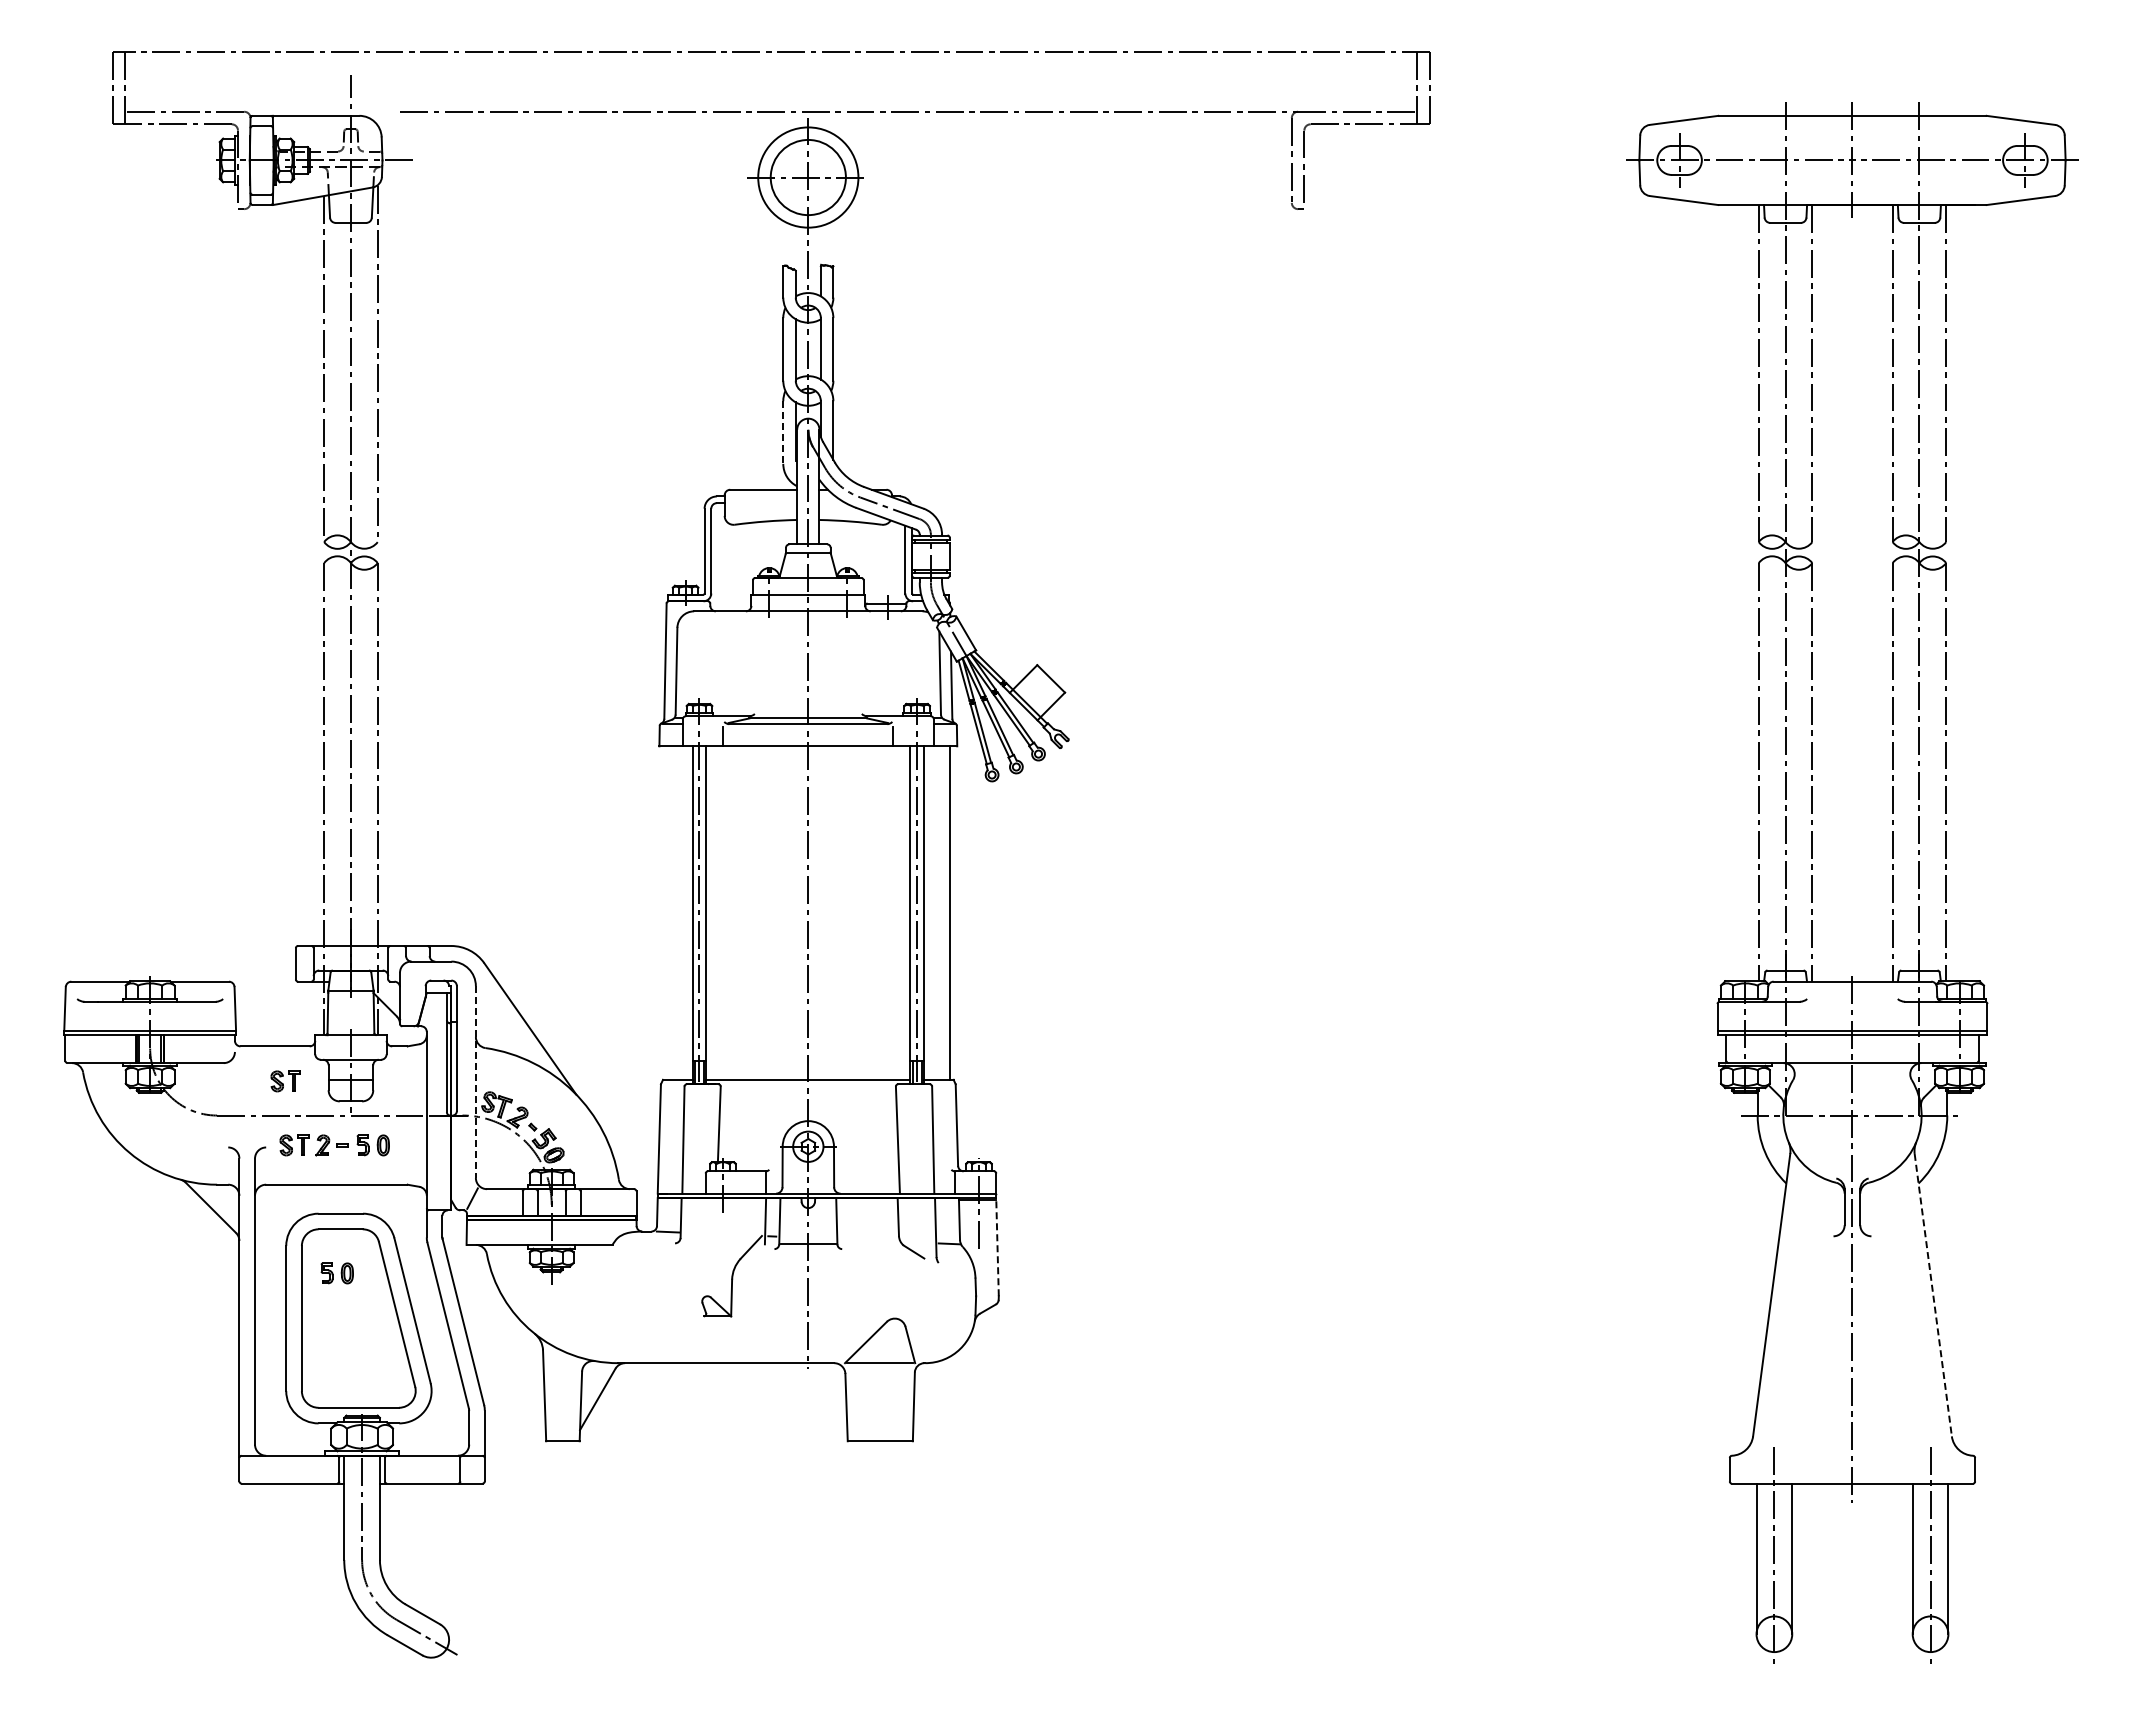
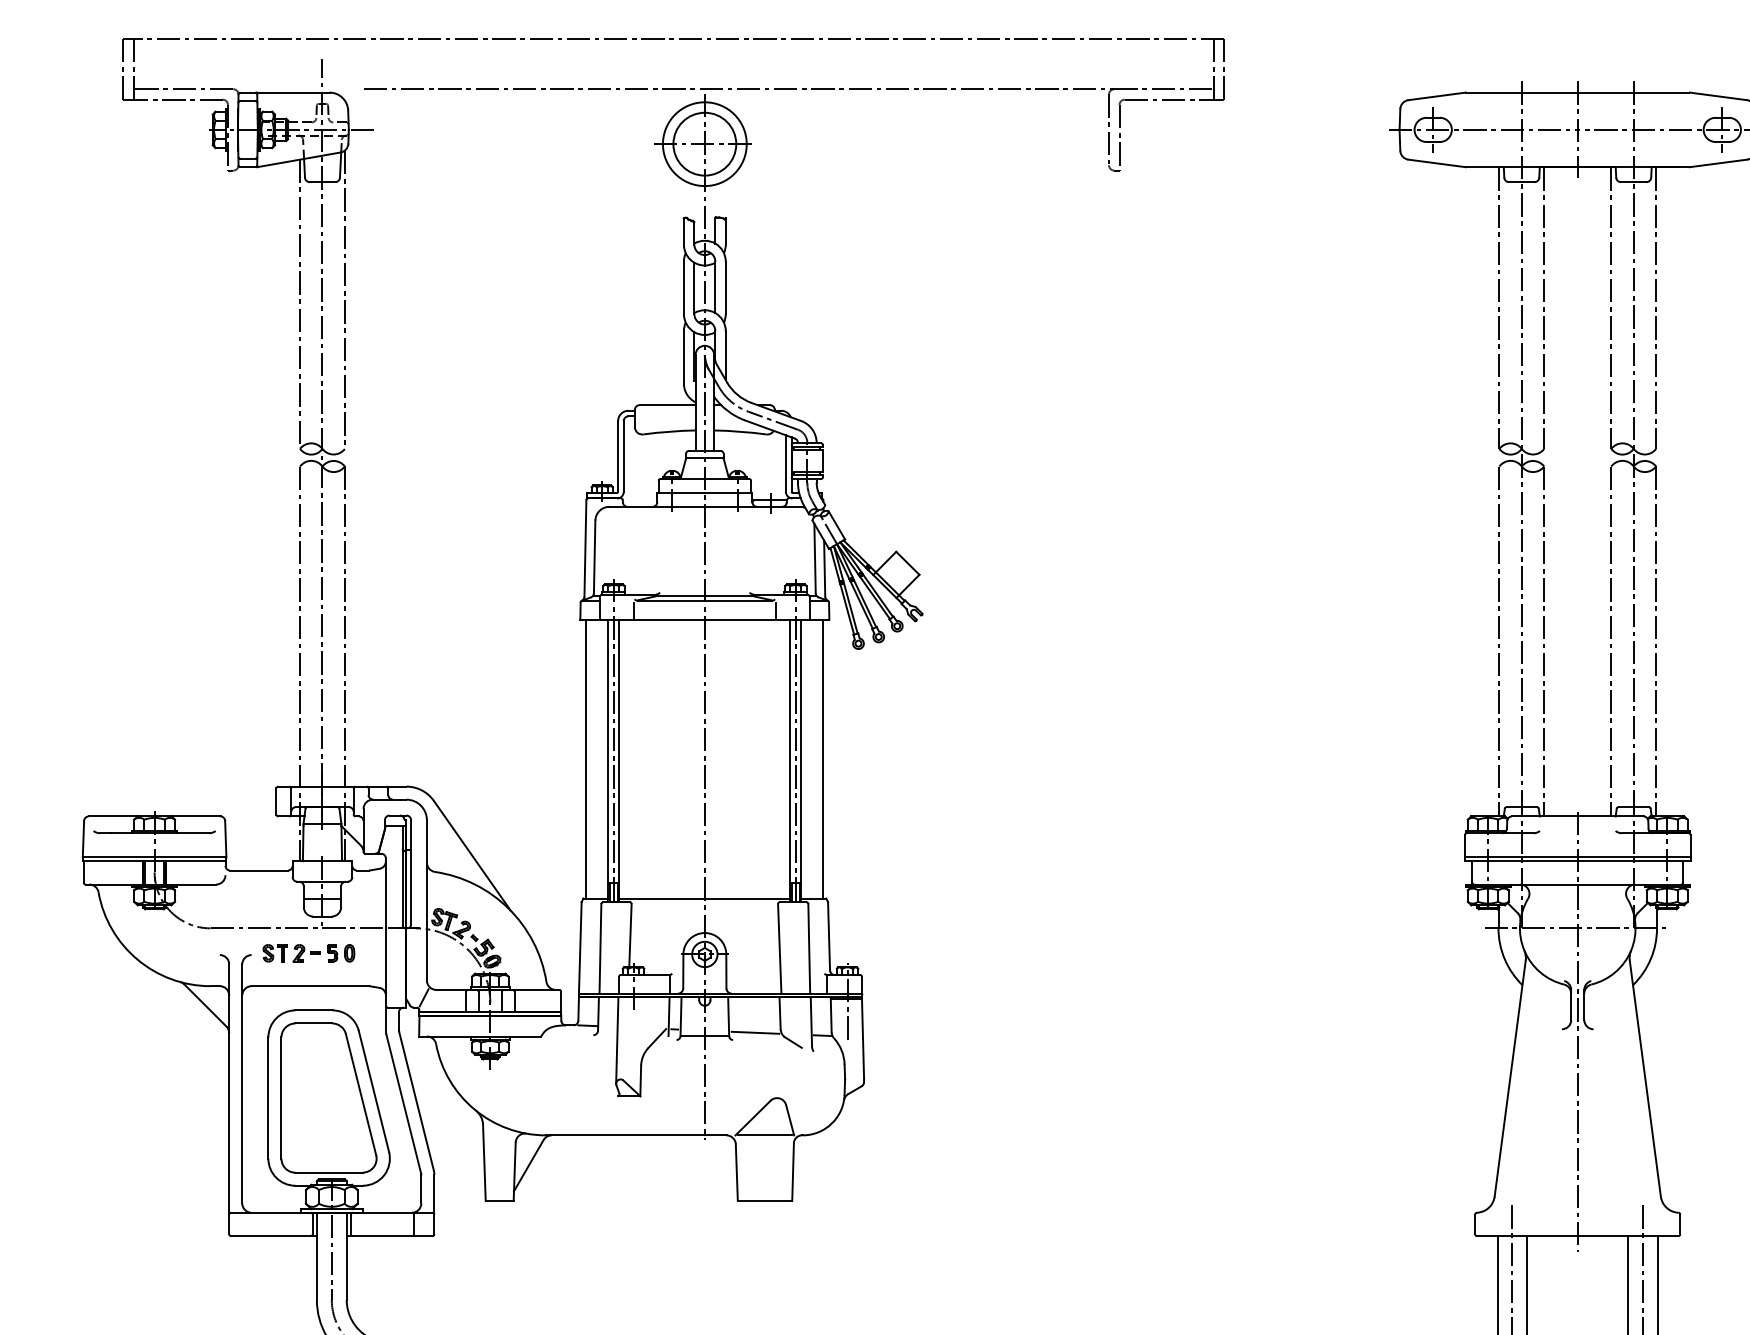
line: (783, 433) -> (684, 358), dashed -> solid
line: (666, 912) -> (586, 758), added
part: (285, 1081) -> (267, 899), removed
line: (475, 1082) -> (426, 900), dashed -> solid
line: (868, 1240) -> (755, 1032), added
line: (997, 1248) -> (862, 1039), dashed -> solid
line: (703, 1249) -> (617, 1040), added
part: (336, 1273) -> (310, 1060), removed
line: (1933, 1295) -> (1645, 1078), dashed -> solid

